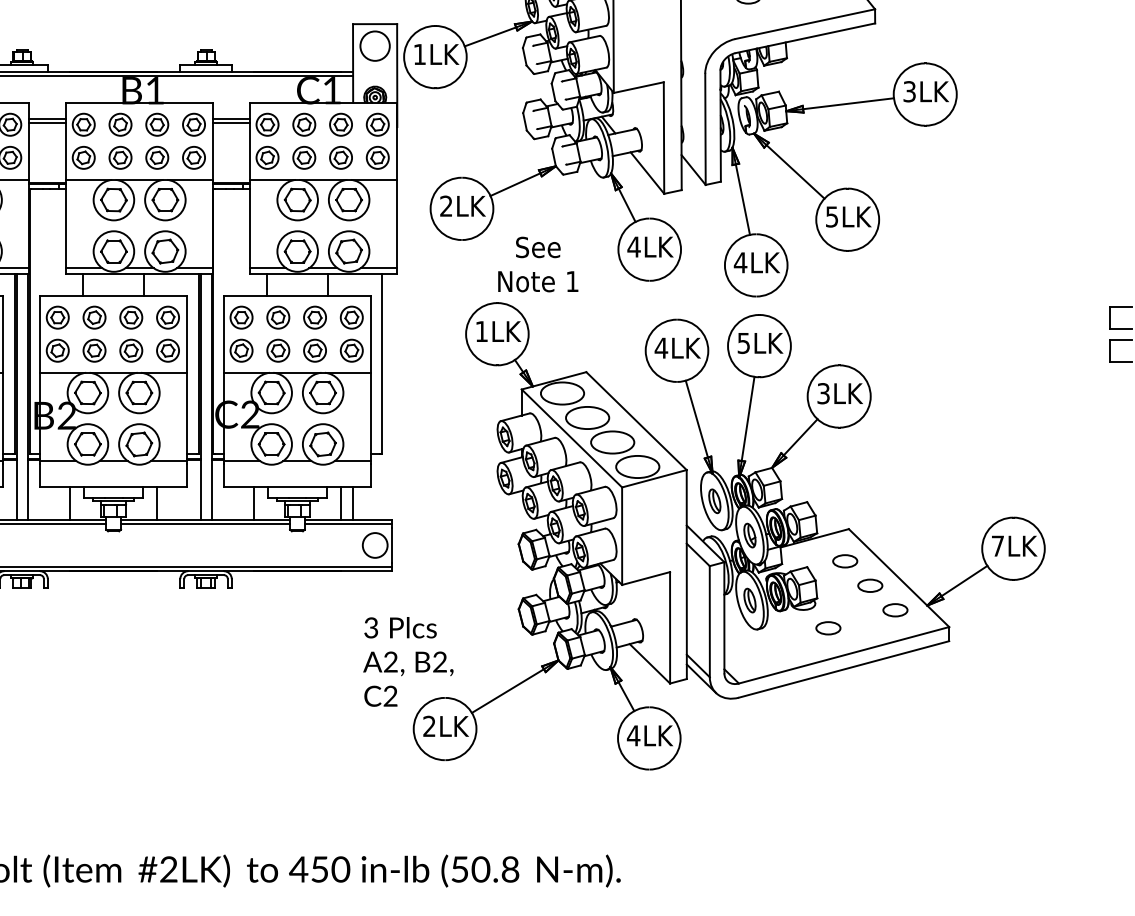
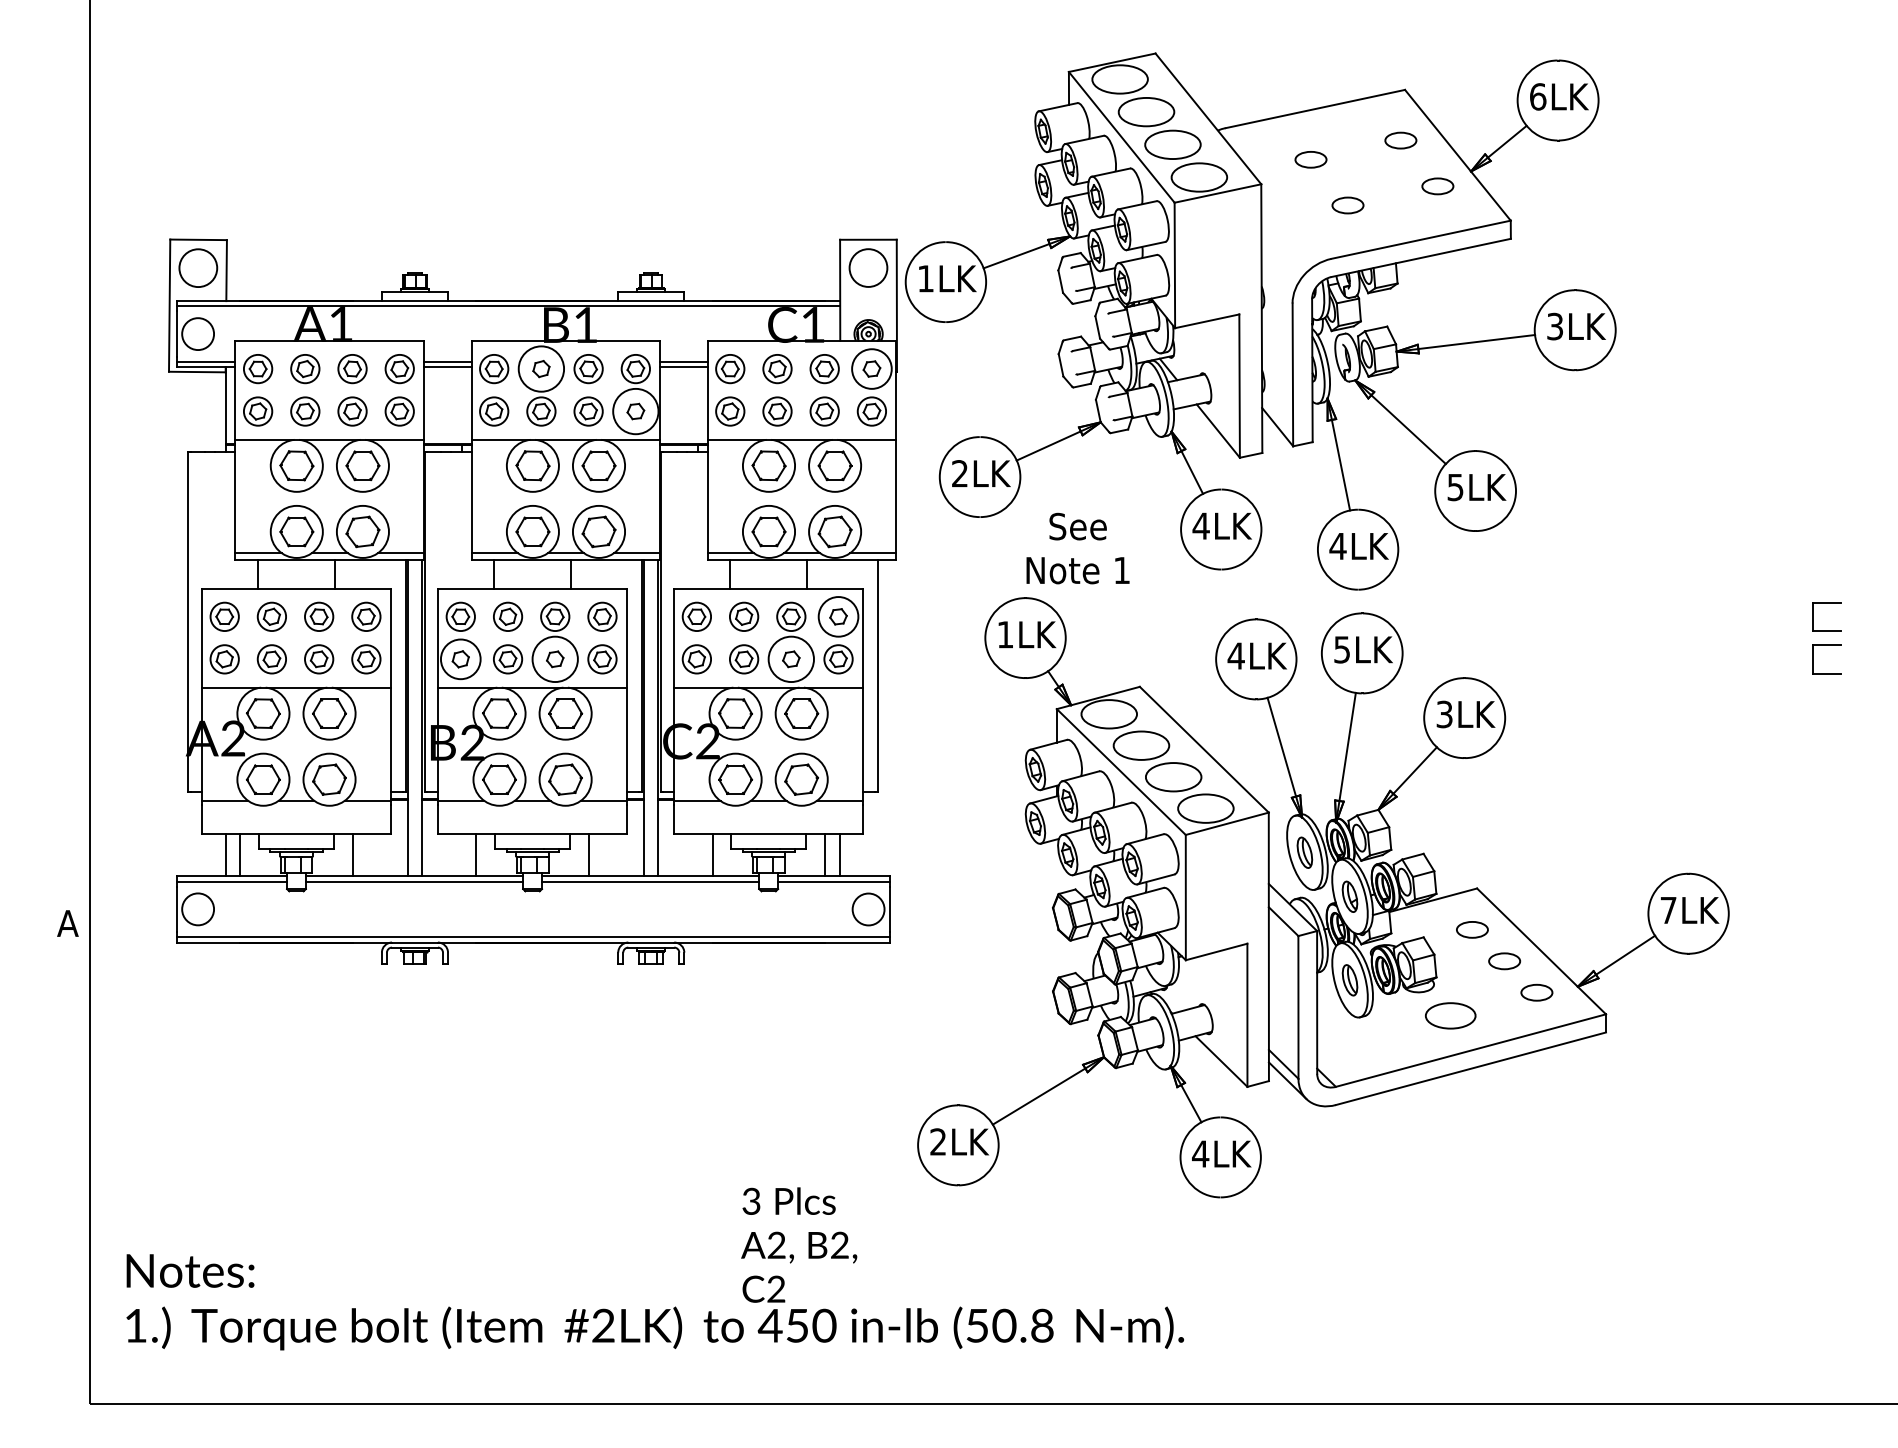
circle: (120, 124) -> (541, 368), size x1.6
circle: (377, 124) -> (871, 368), size x1.4
circle: (193, 157) -> (635, 411), size x1.6
circle: (351, 317) -> (838, 616), size x1.4
circle: (57, 350) -> (460, 659), size x1.4
circle: (131, 350) -> (555, 659), size x1.6
circle: (315, 350) -> (791, 659), size x1.6
part: (828, 627) -> (1450, 1015), size x1.6
text: (408, 661) -> (799, 1244), moved

